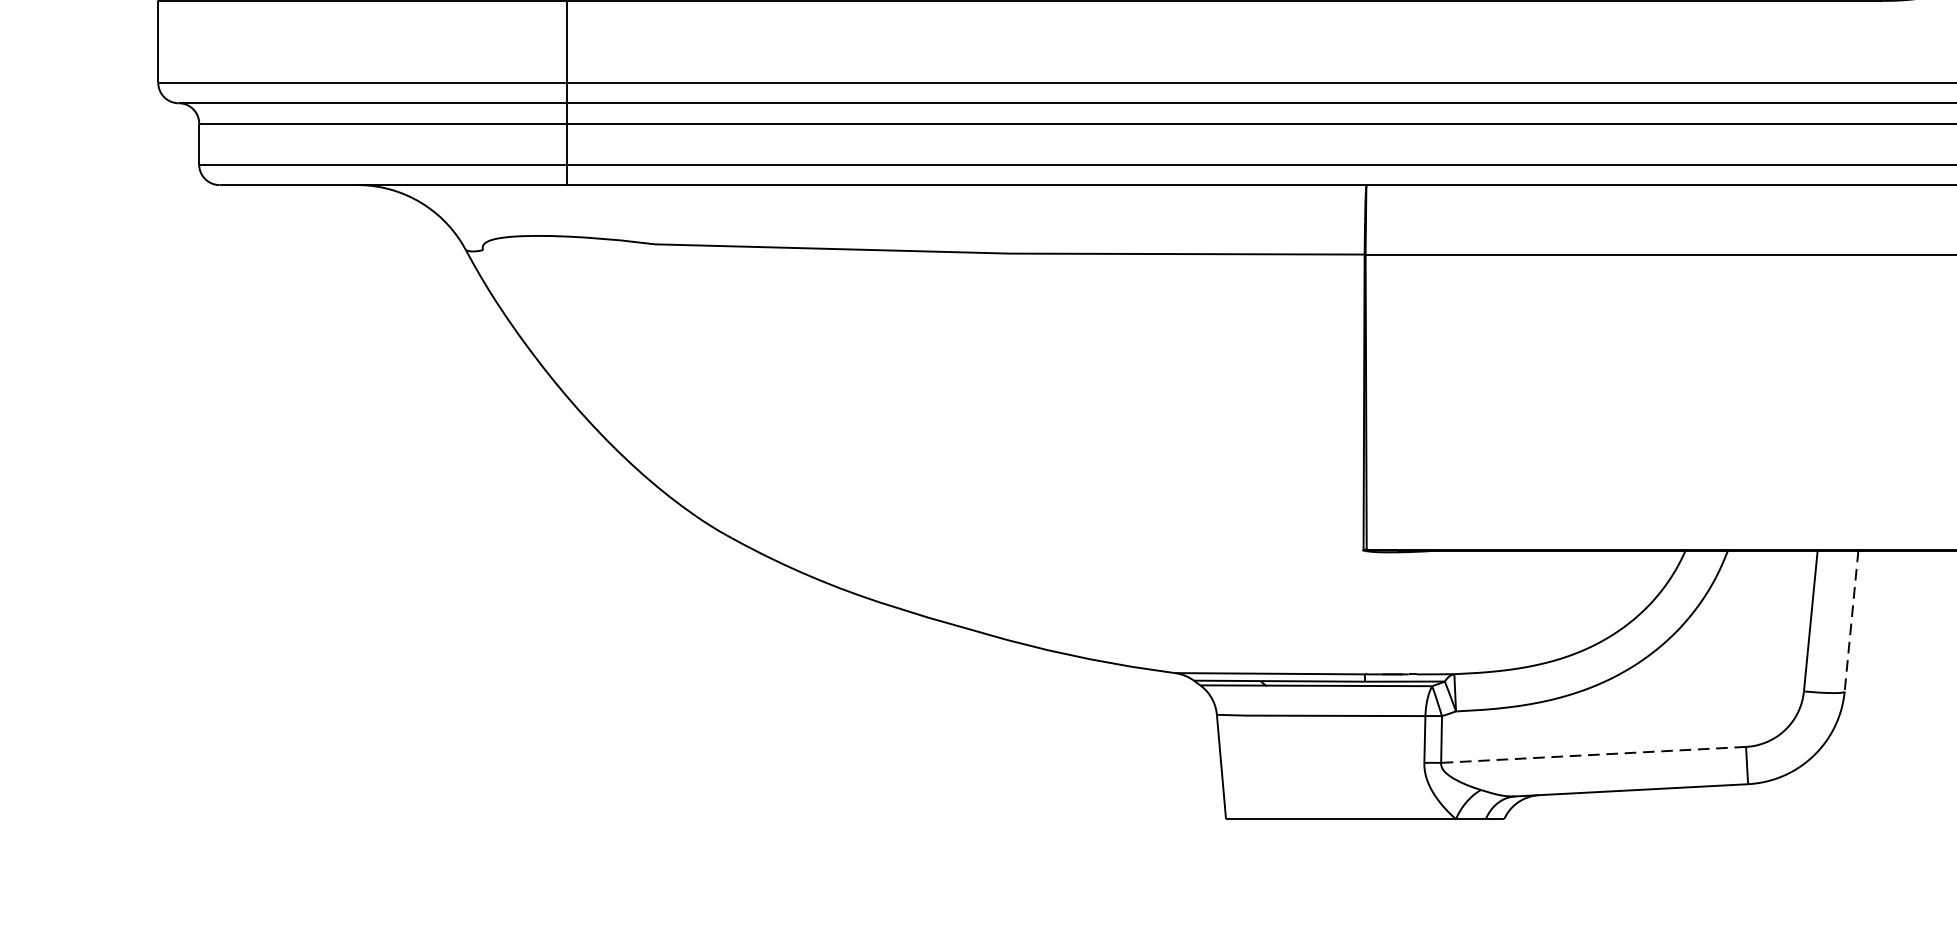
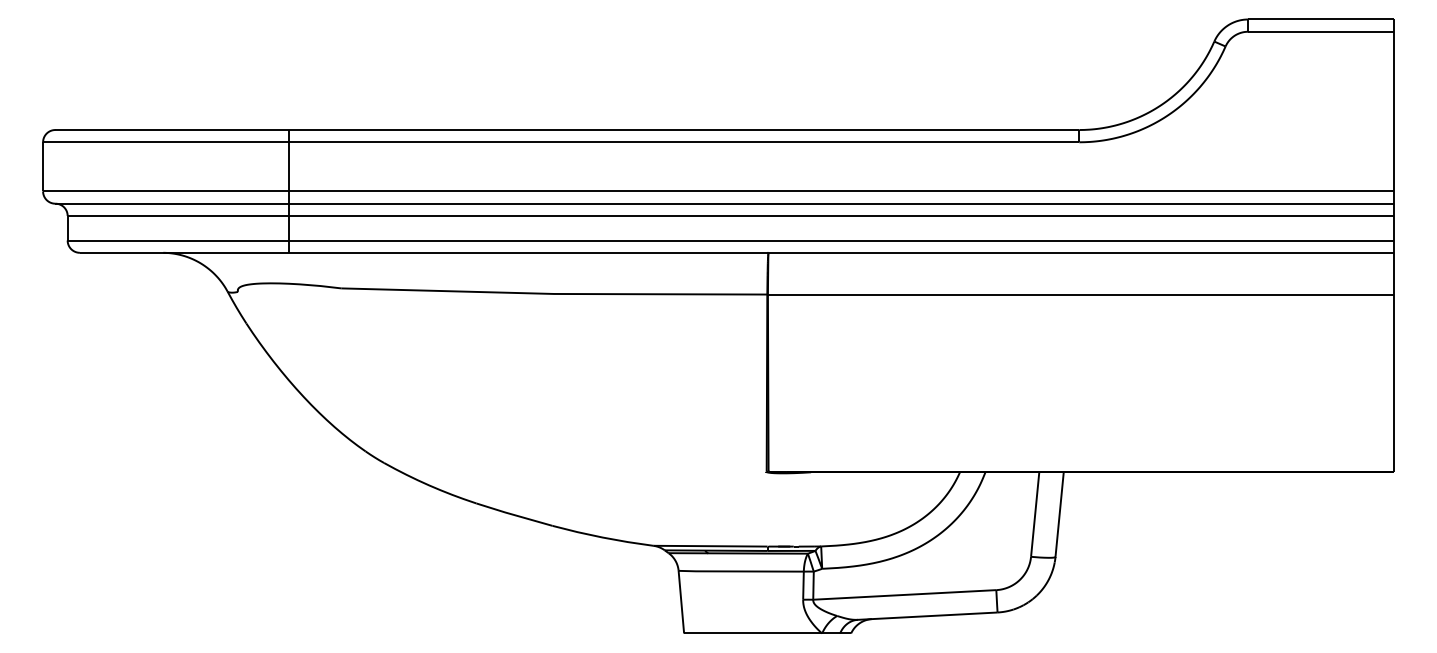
line: (1851, 620) -> (1059, 514), dashed -> solid
line: (1593, 754) -> (904, 594), dashed -> solid

